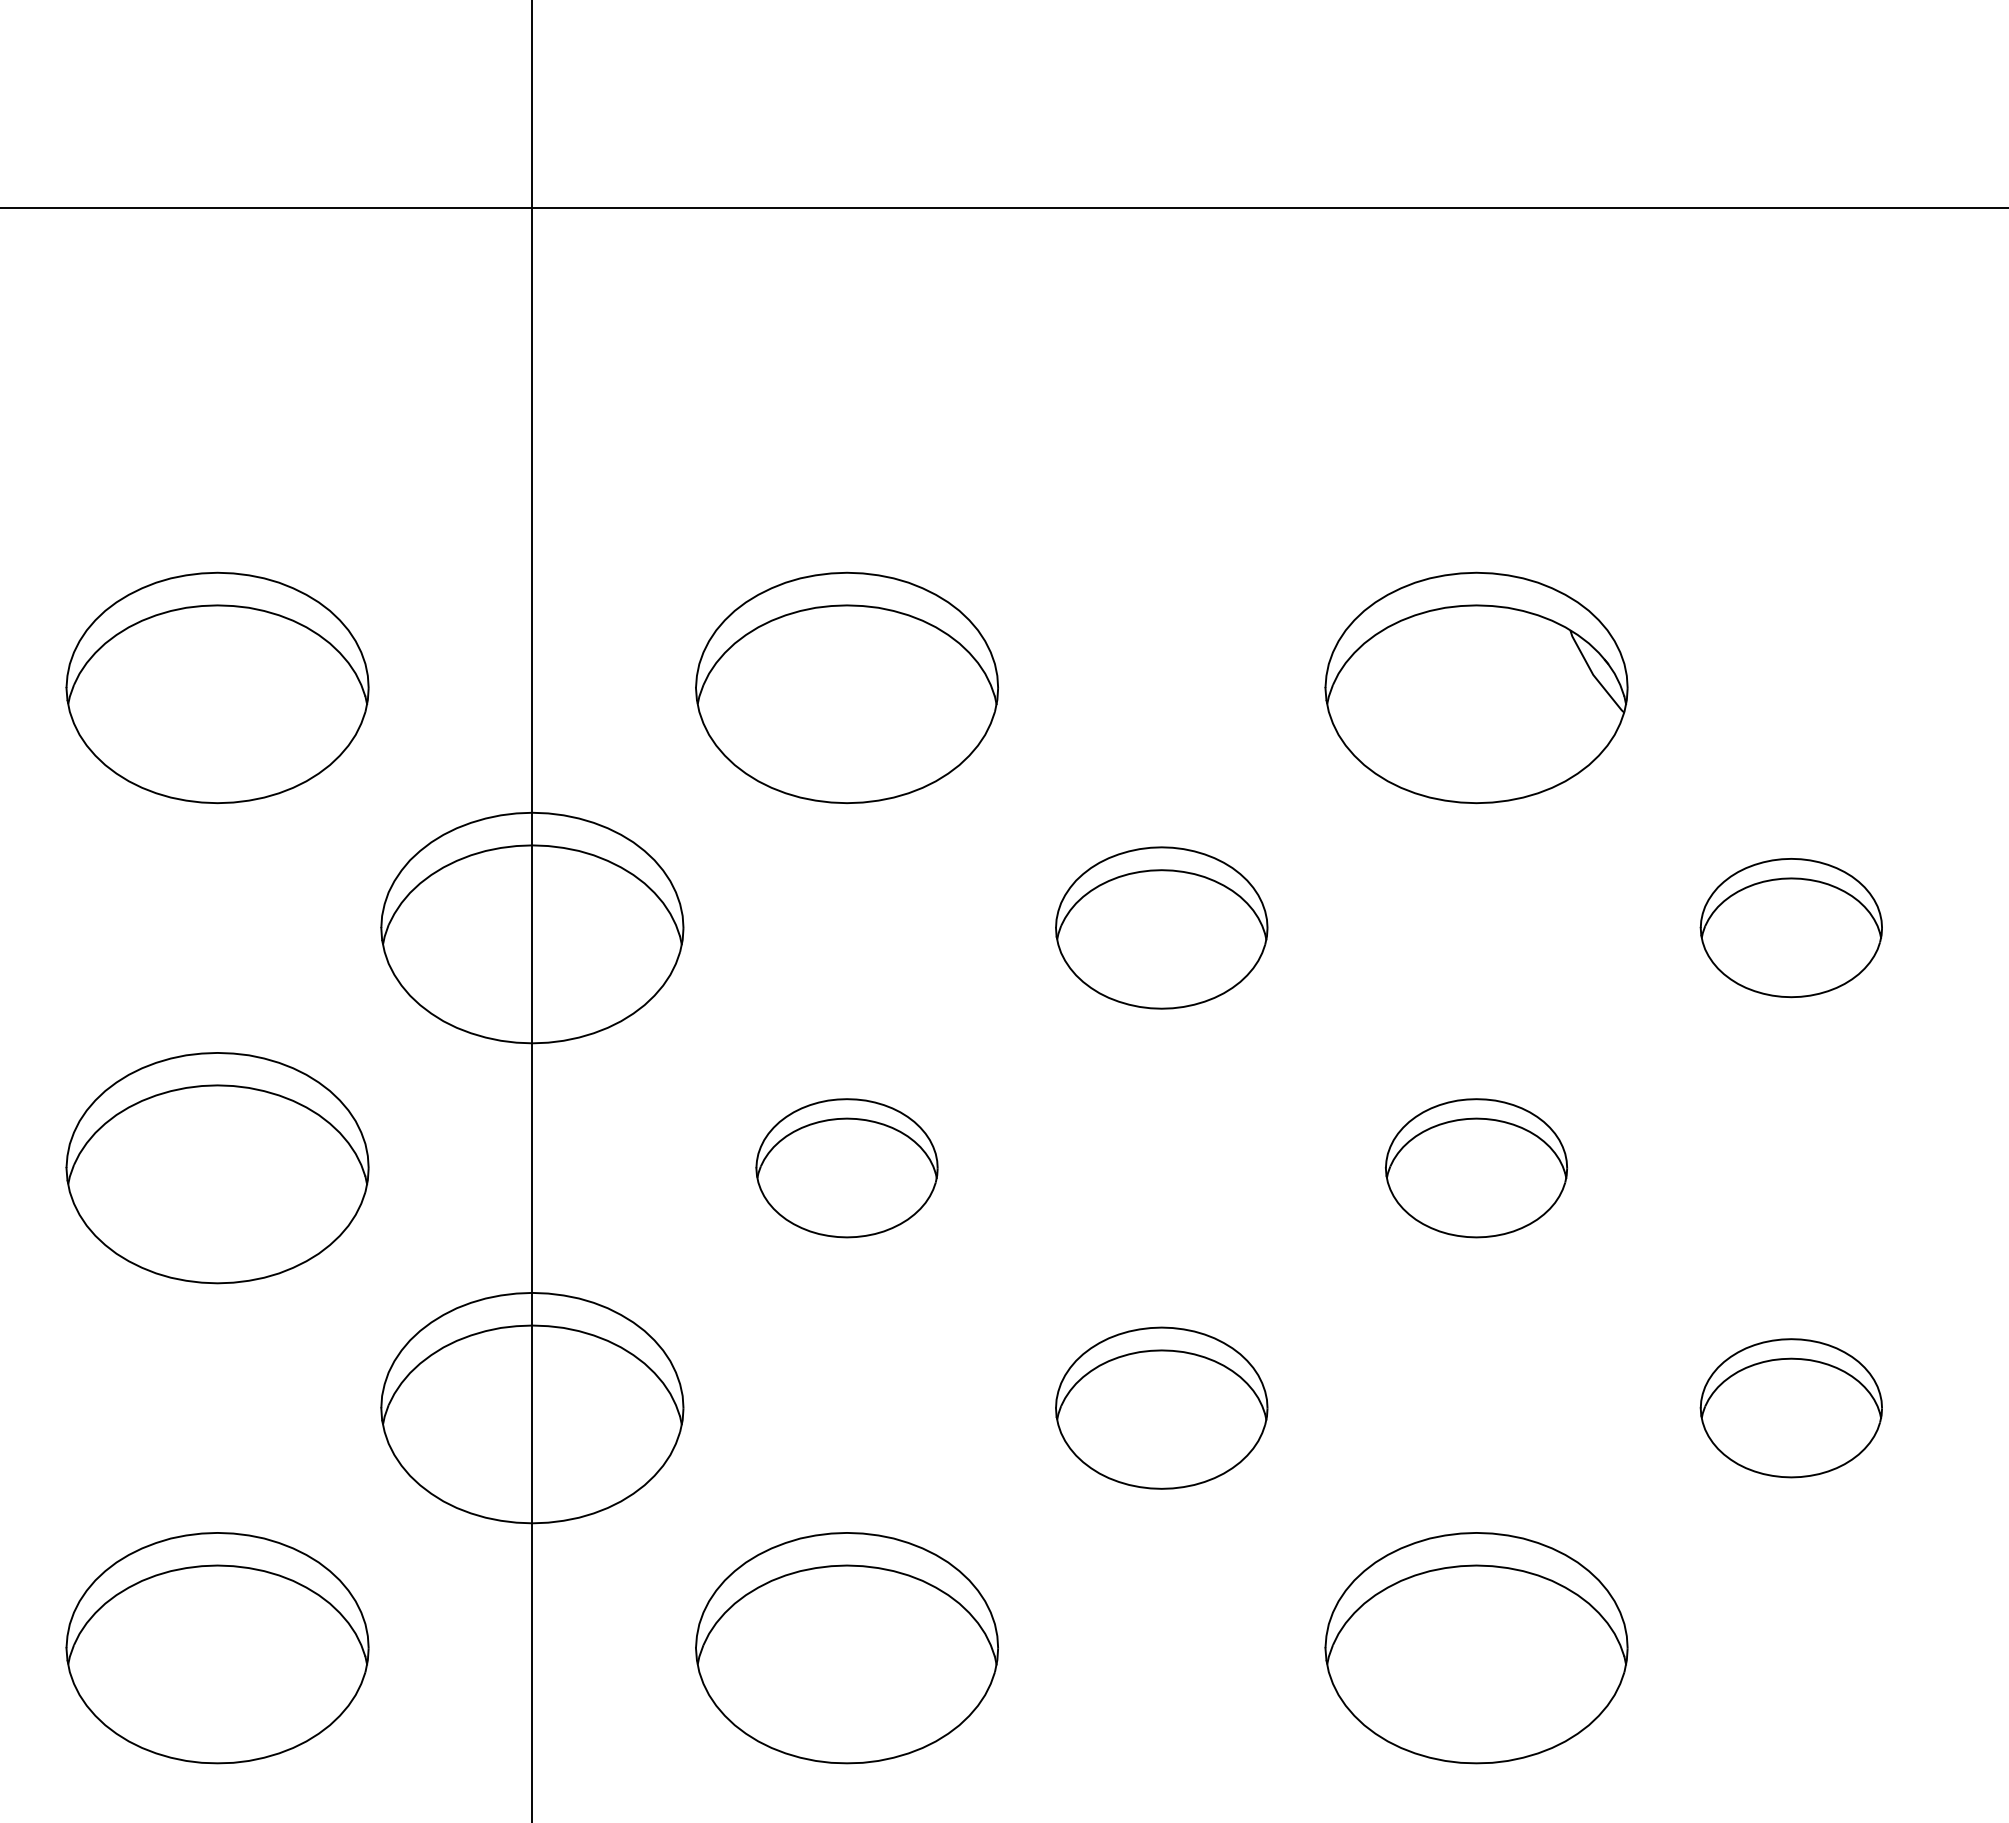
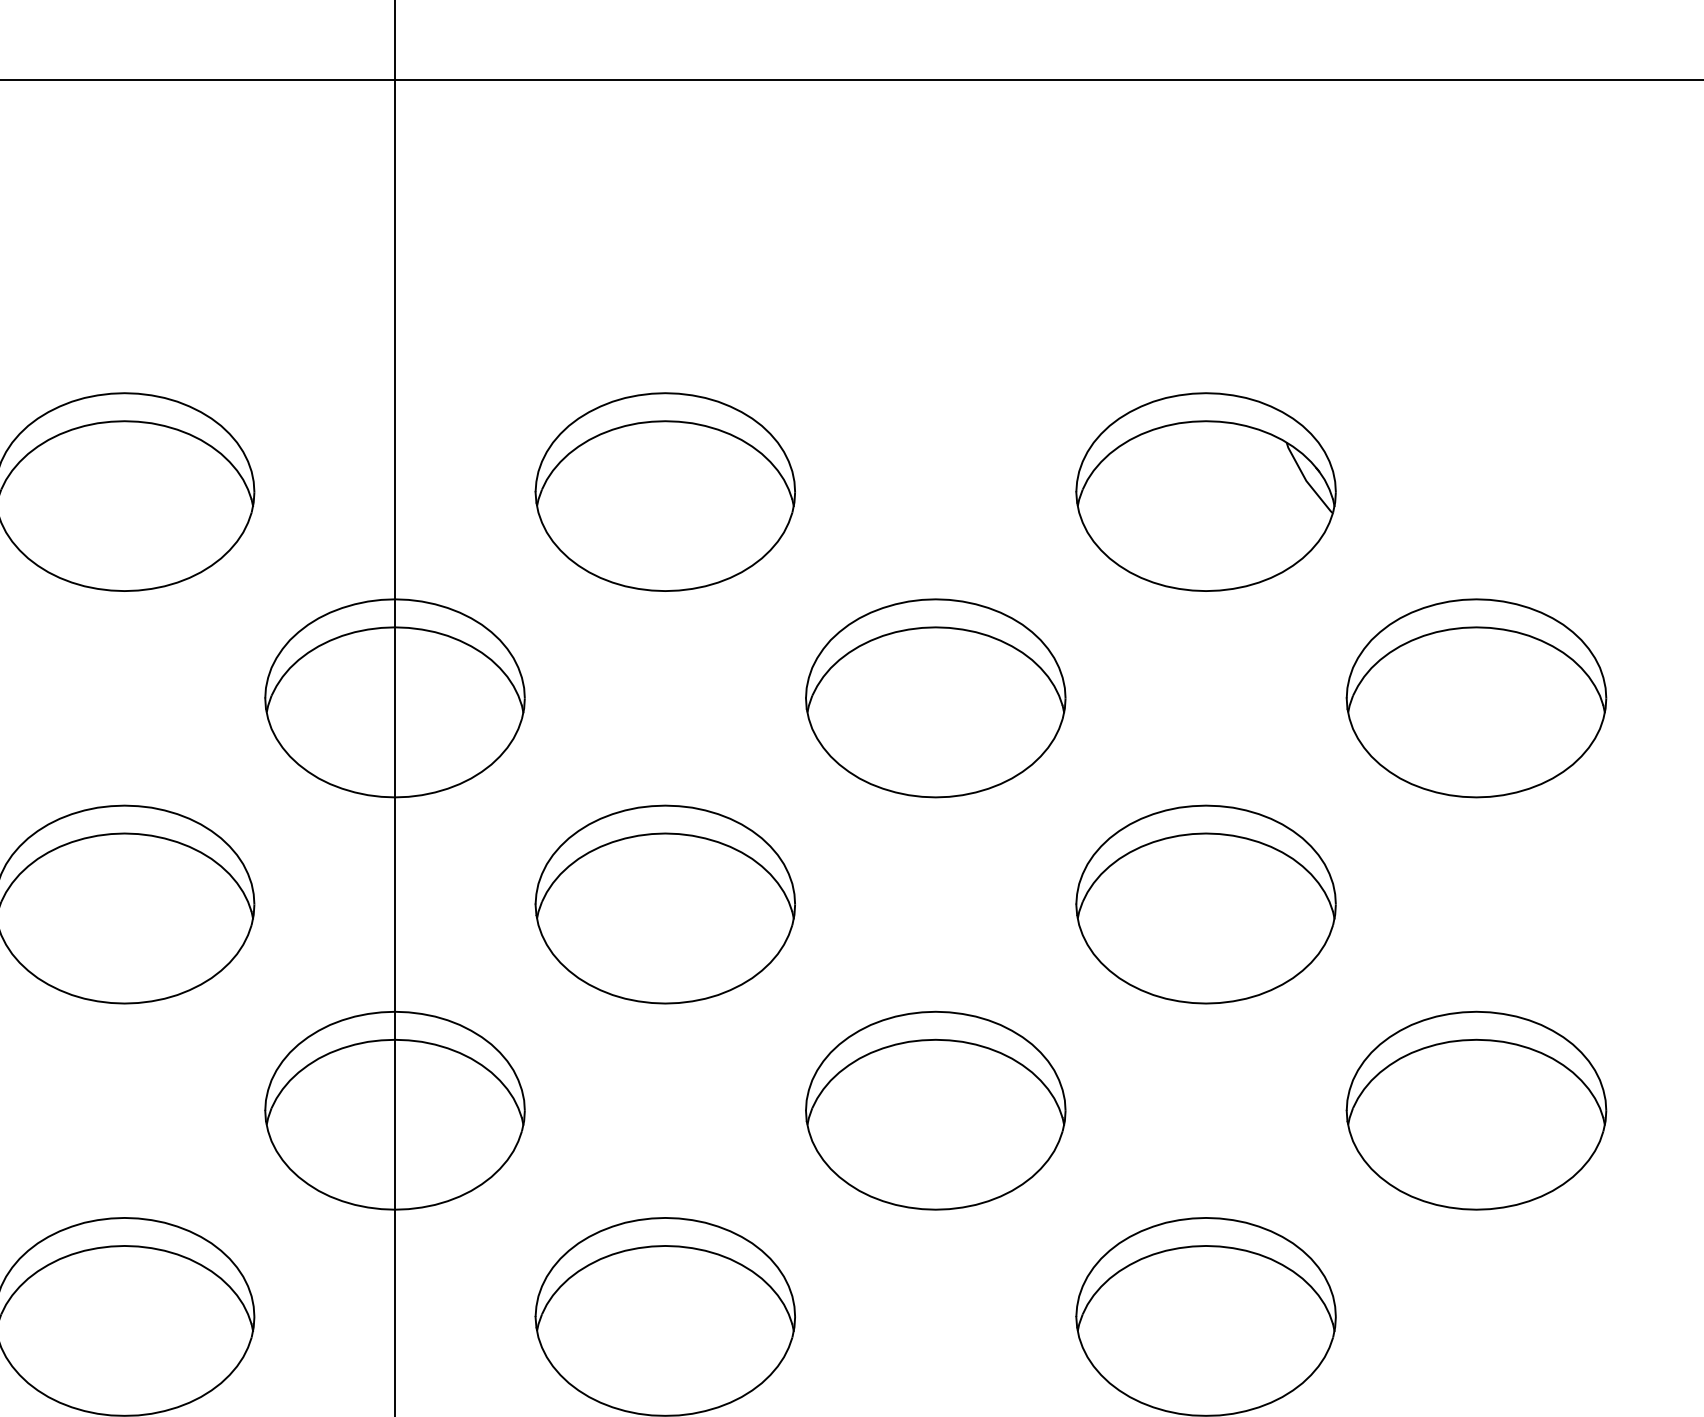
part: (1161, 927) -> (935, 697), size x1.43
part: (1791, 927) -> (1476, 697), size x1.67
part: (846, 1168) -> (664, 904), size x1.67
part: (1476, 1168) -> (1206, 904), size x1.67
part: (1161, 1408) -> (935, 1111), size x1.43
part: (1791, 1408) -> (1476, 1111), size x1.67

